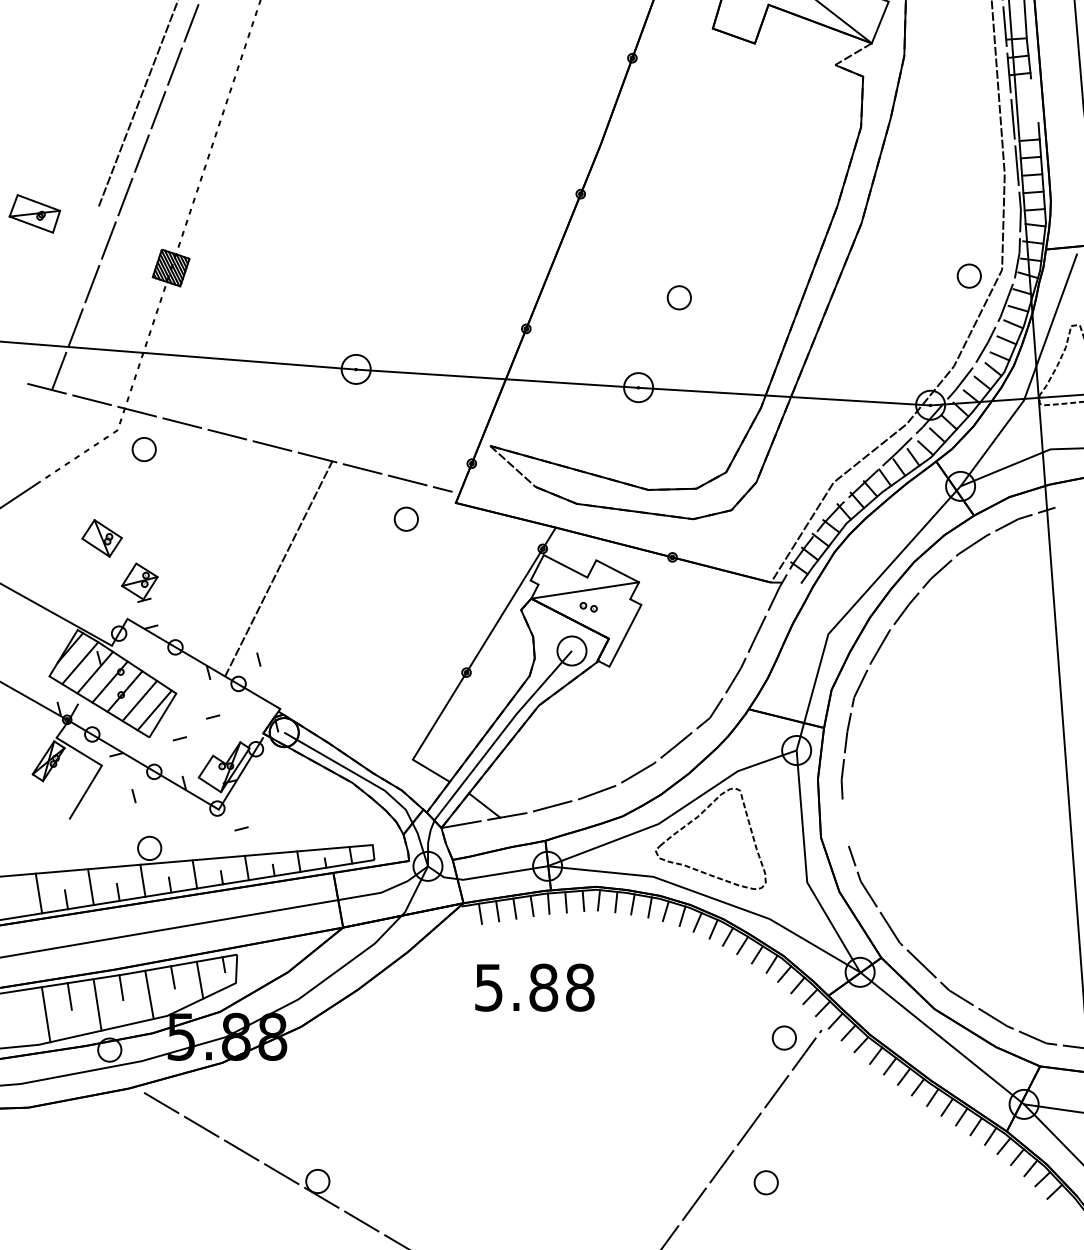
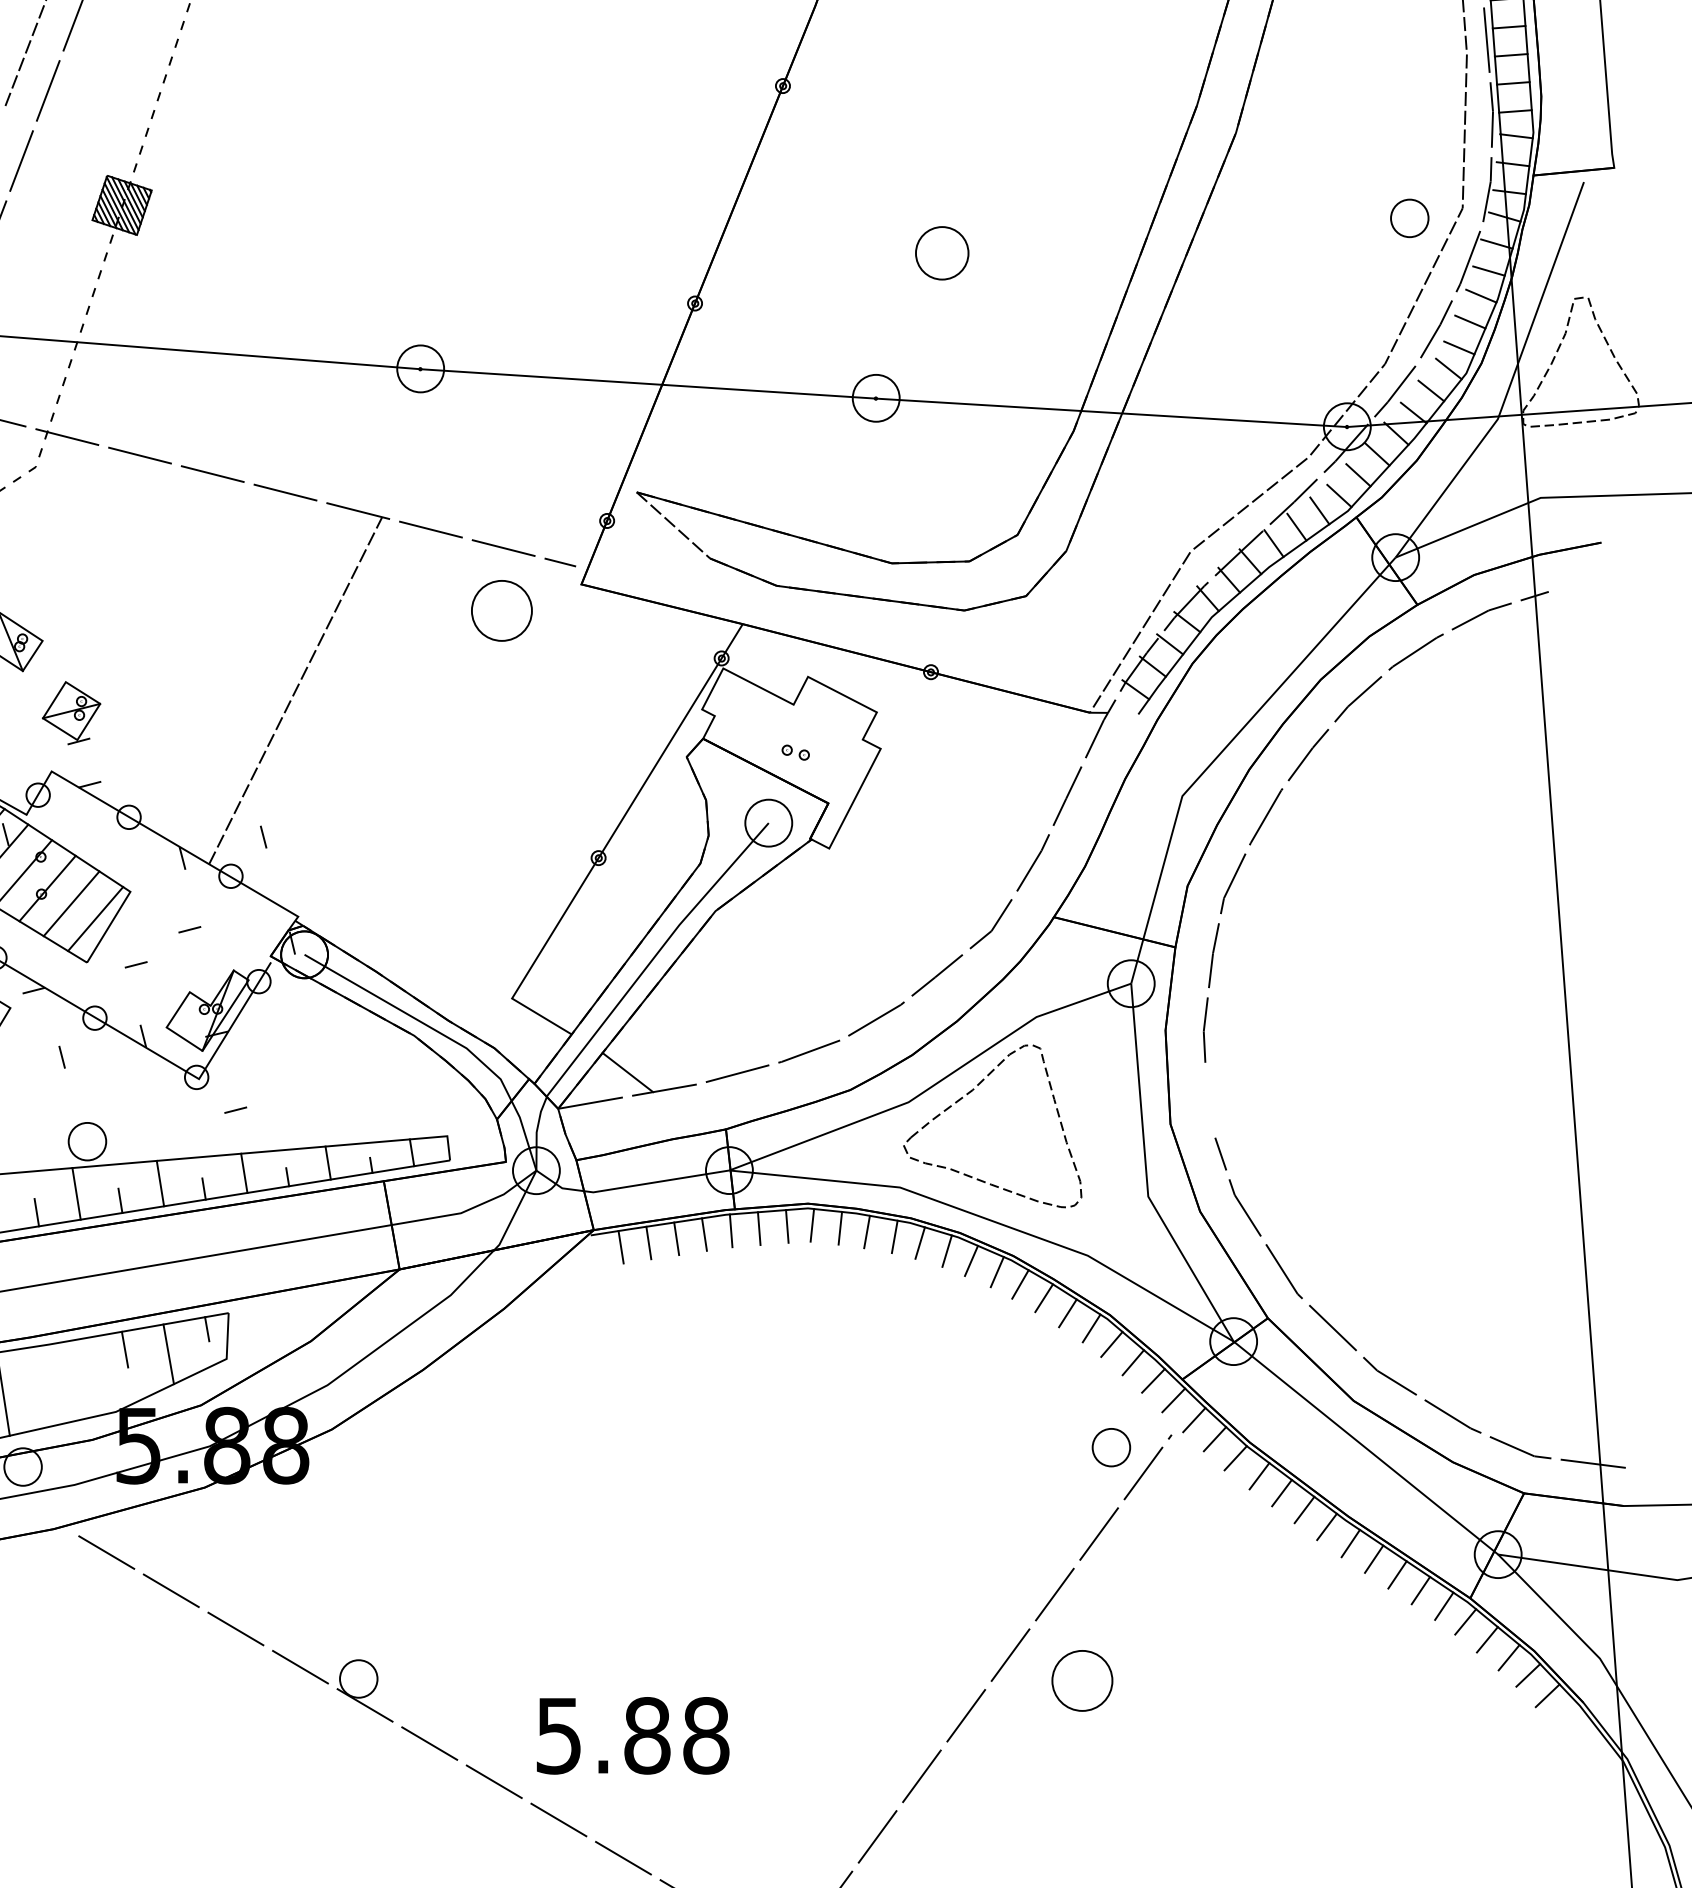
part: (678, 297) -> (940, 252), size x1.4
part: (143, 449) -> (77, 498), removed
part: (405, 518) -> (500, 609), size x1.6
line: (585, 590) -> (790, 725), removed
line: (121, 987) -> (41, 1366), removed
text: (534, 987) -> (632, 1735), moved
line: (149, 994) -> (87, 1377), removed
part: (765, 1182) -> (1080, 1680), size x1.6

